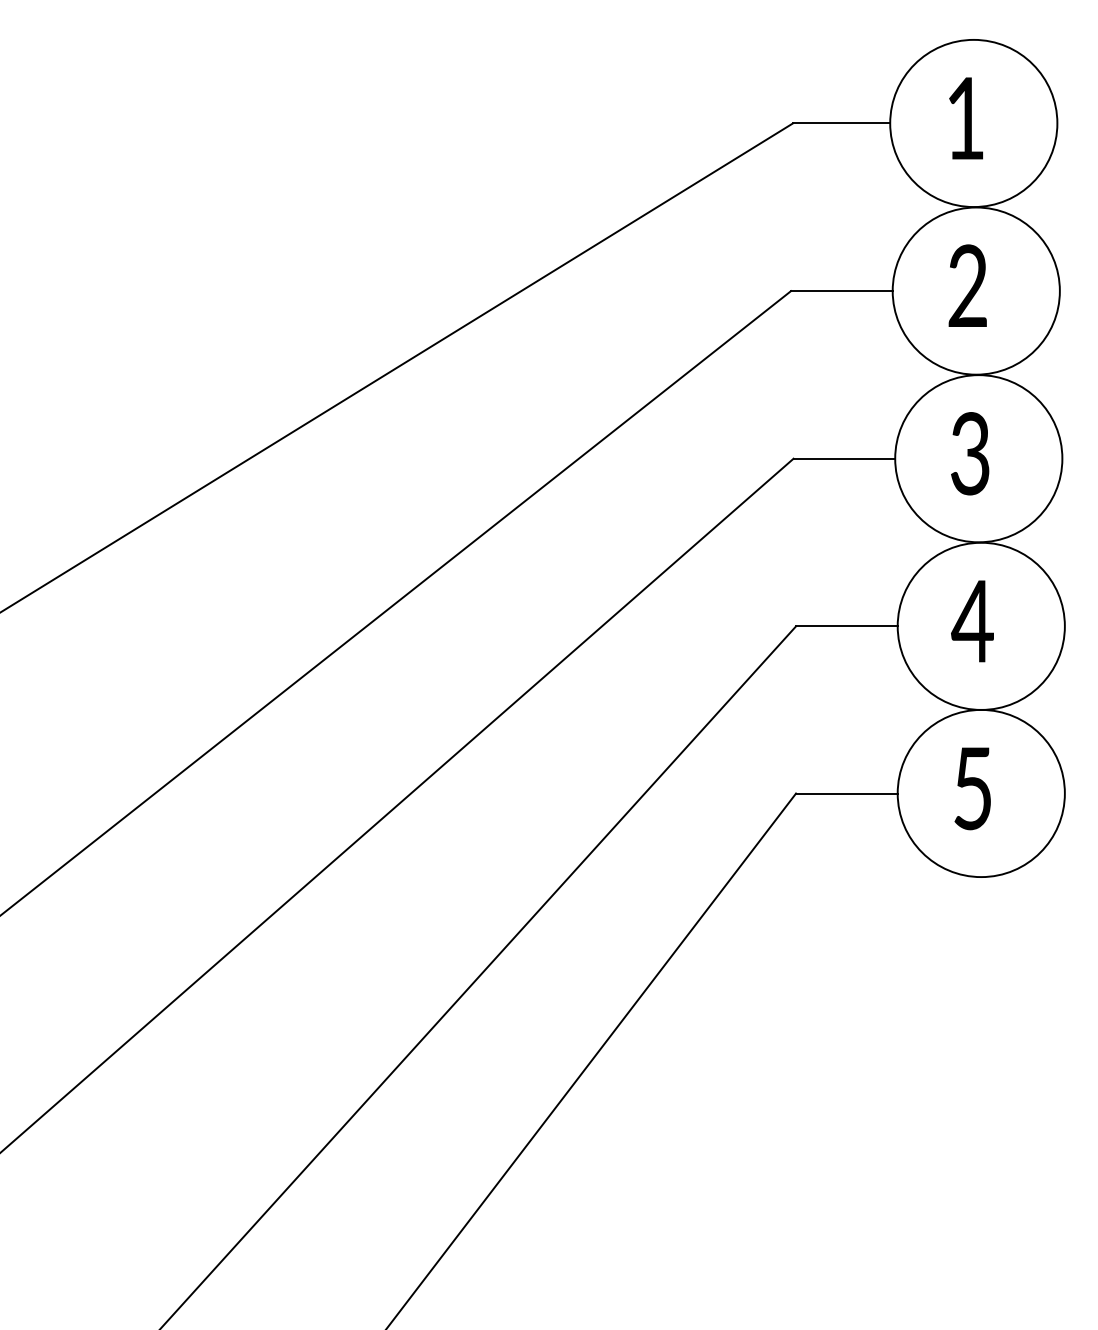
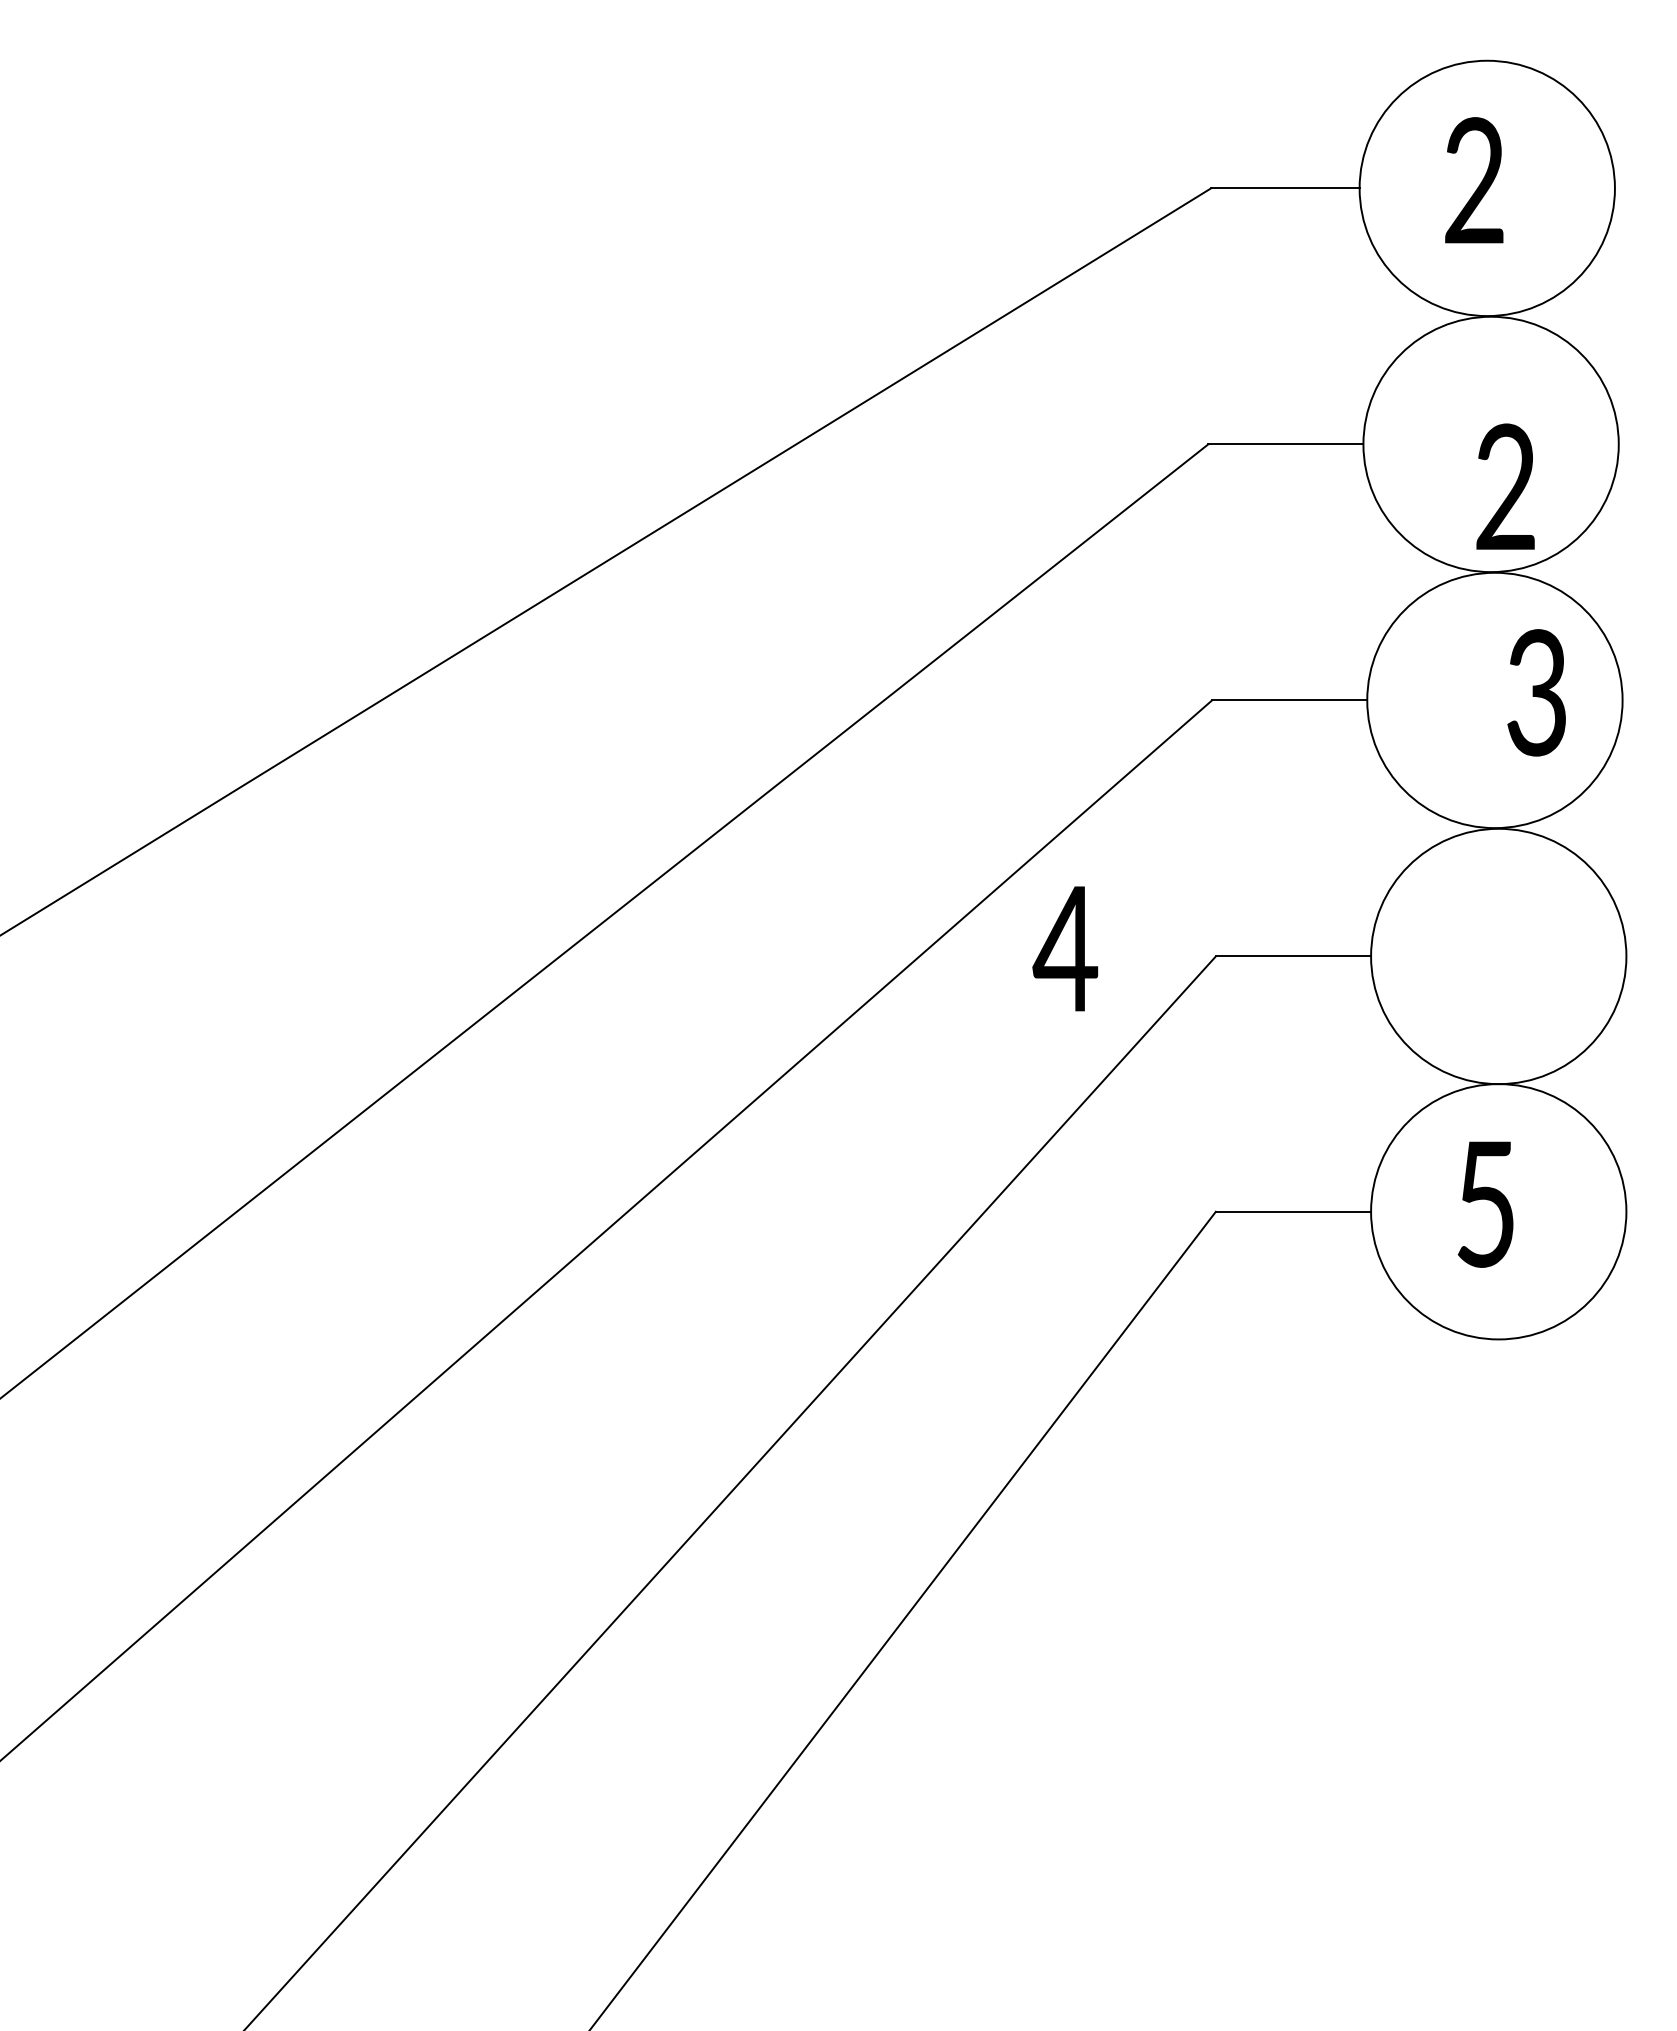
text: (965, 117) -> (1474, 179), 1 -> 2
text: (967, 285) -> (1505, 486), moved
text: (970, 453) -> (1537, 692), moved
text: (972, 621) -> (1065, 949), moved

